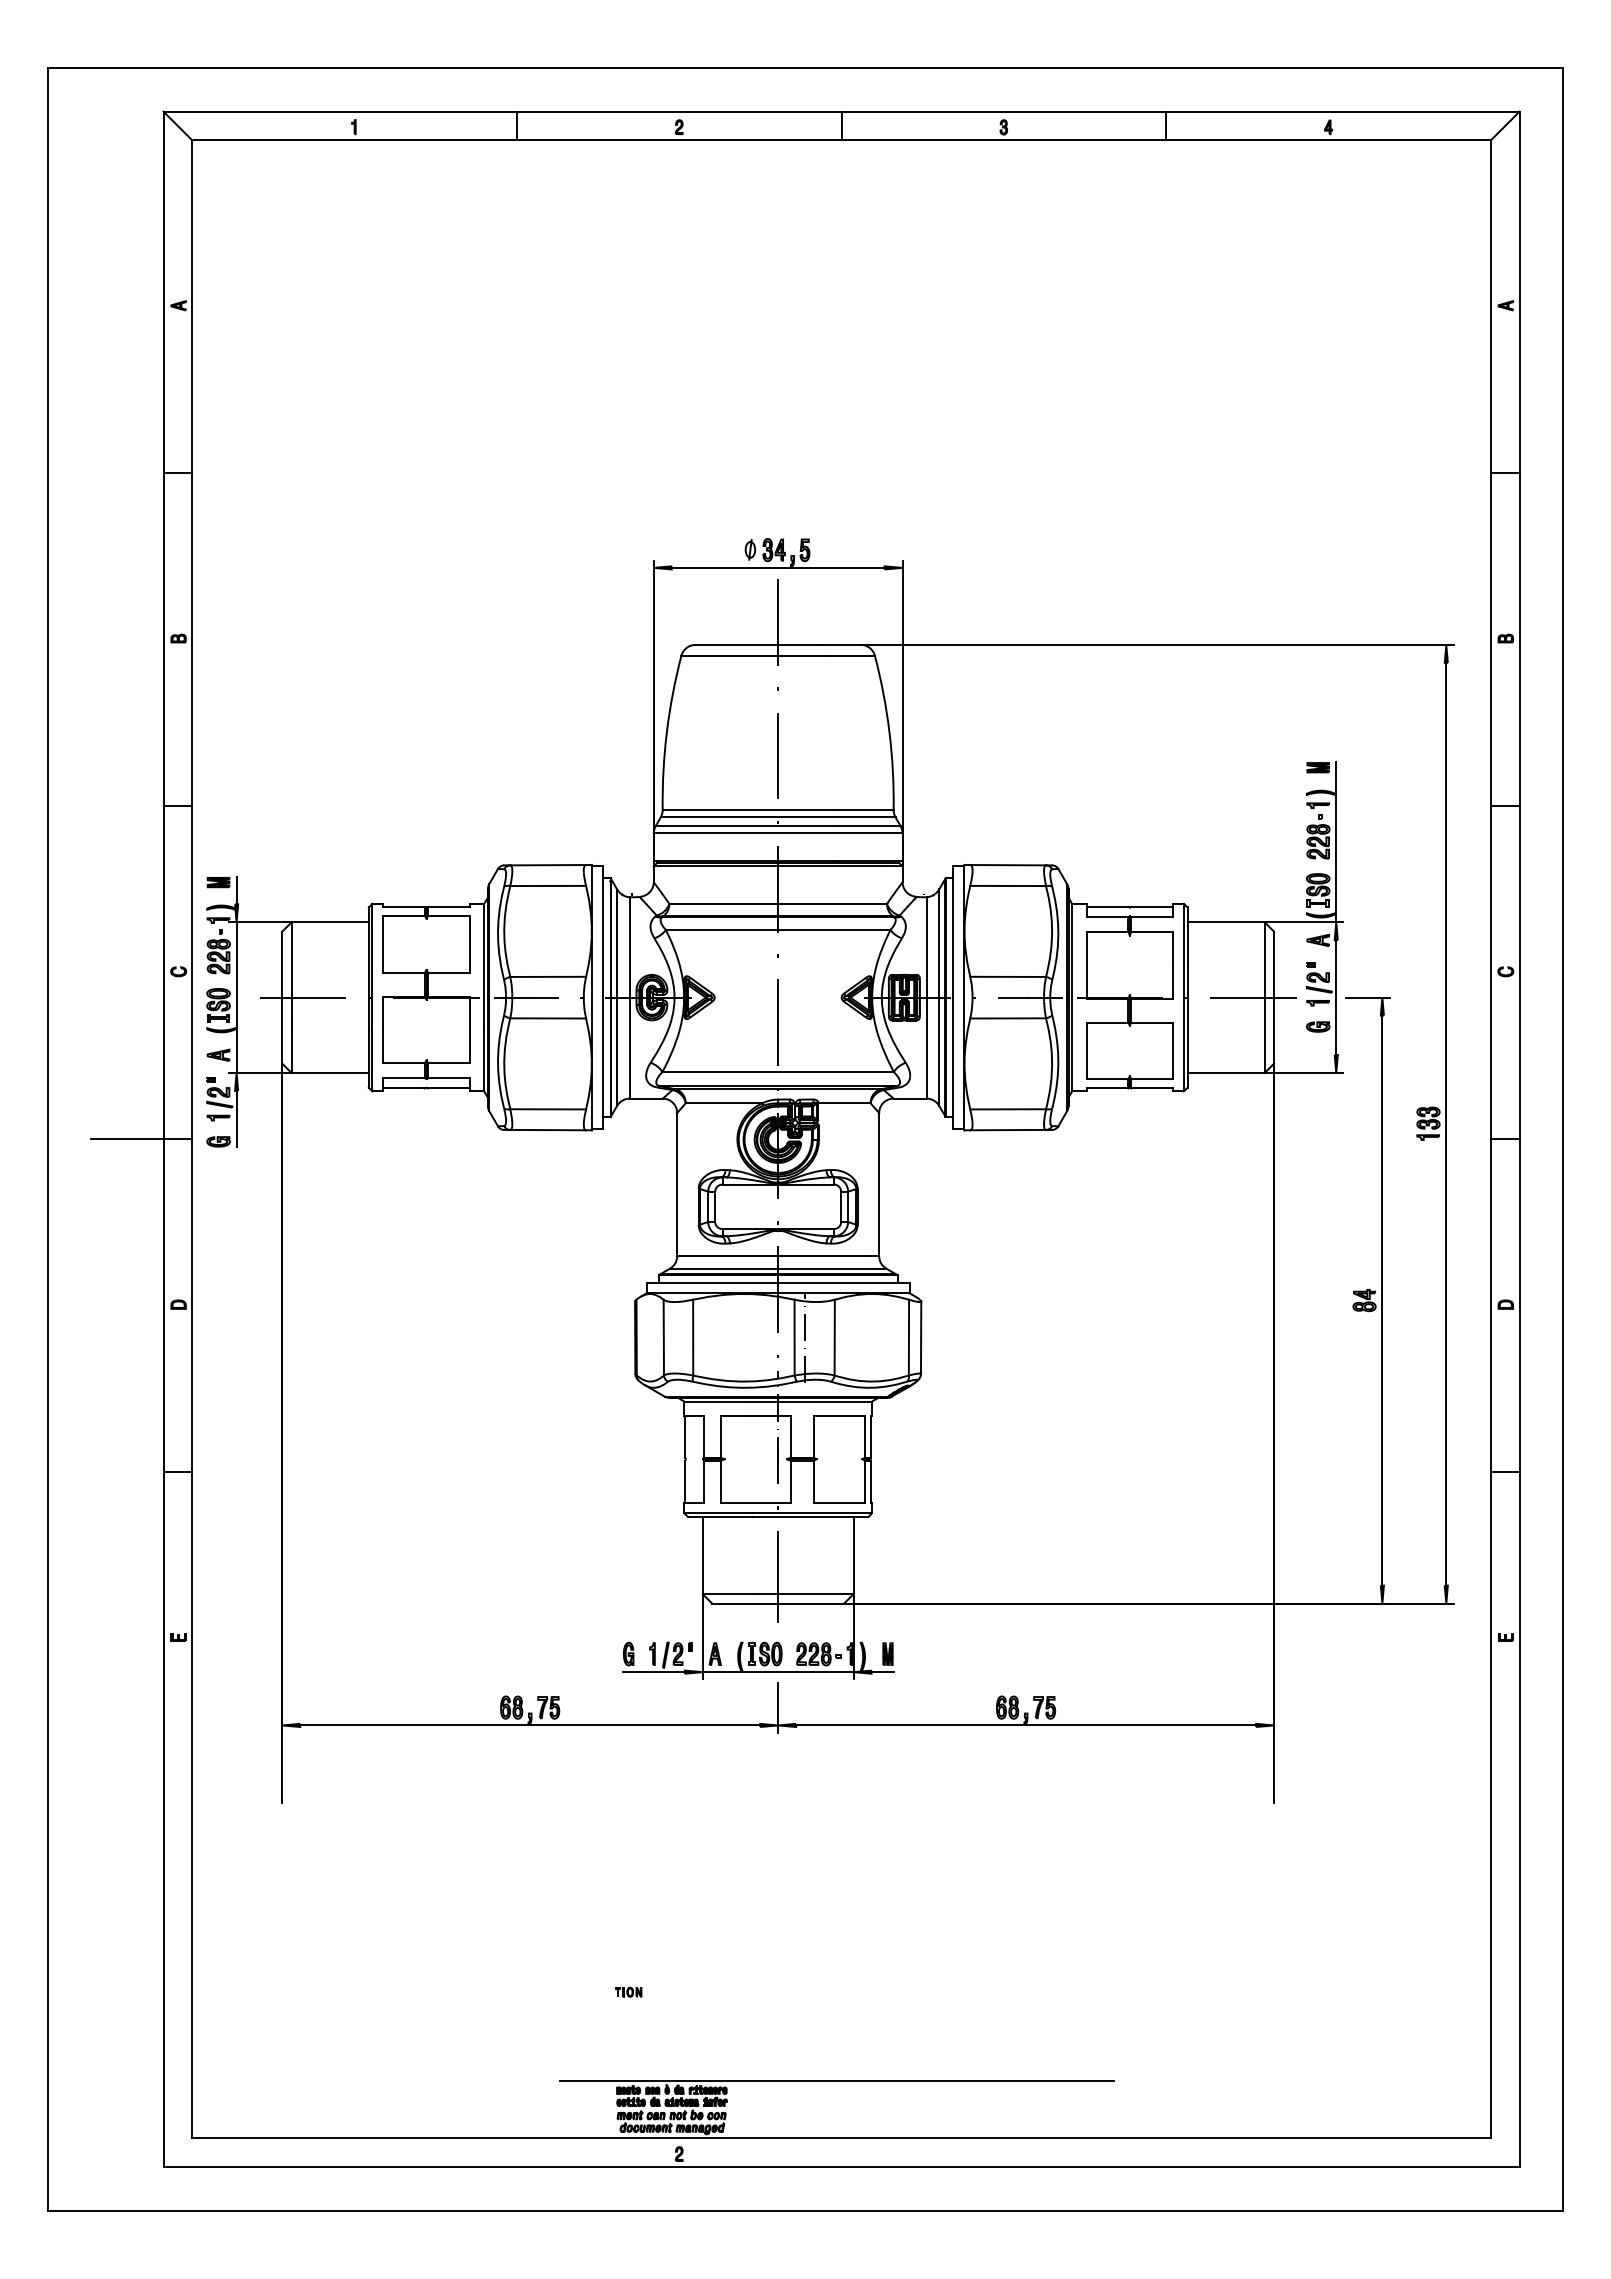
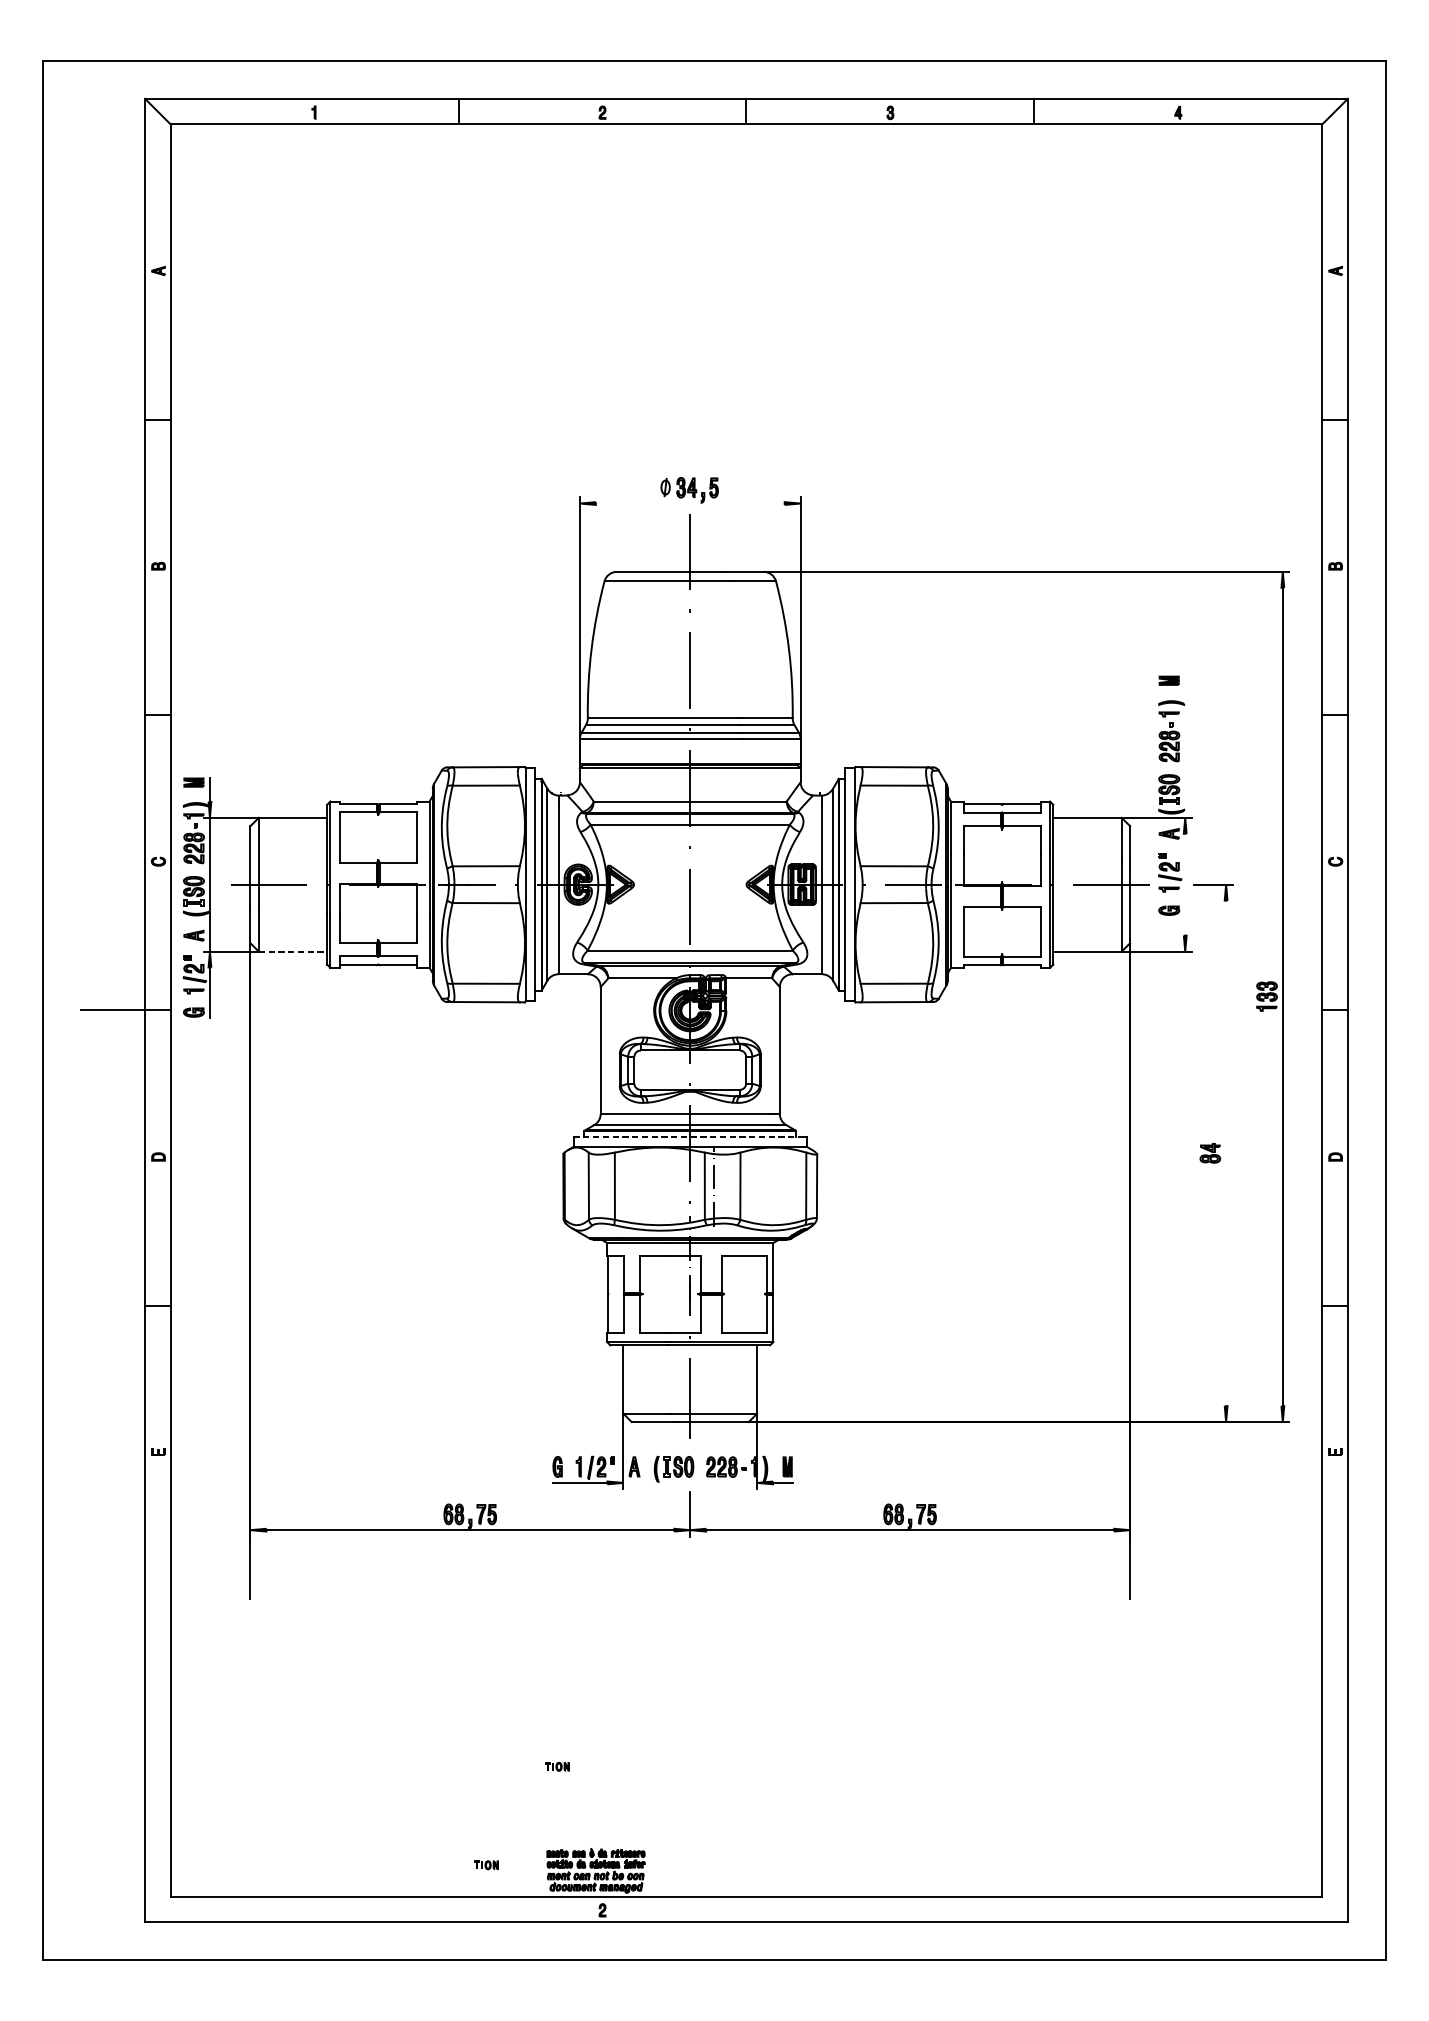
line: (777, 567) -> (689, 503), removed
line: (1336, 842) -> (1185, 747), removed
line: (1336, 997) -> (1185, 884), removed
line: (330, 1073) -> (293, 951), solid -> dashed
line: (776, 1282) -> (688, 1137), solid -> dashed
line: (1382, 1300) -> (1226, 1153), removed
line: (777, 1672) -> (689, 1483), removed
line: (837, 2080) -> (742, 1845), removed
part: (548, 2102) -> (486, 1864), added

